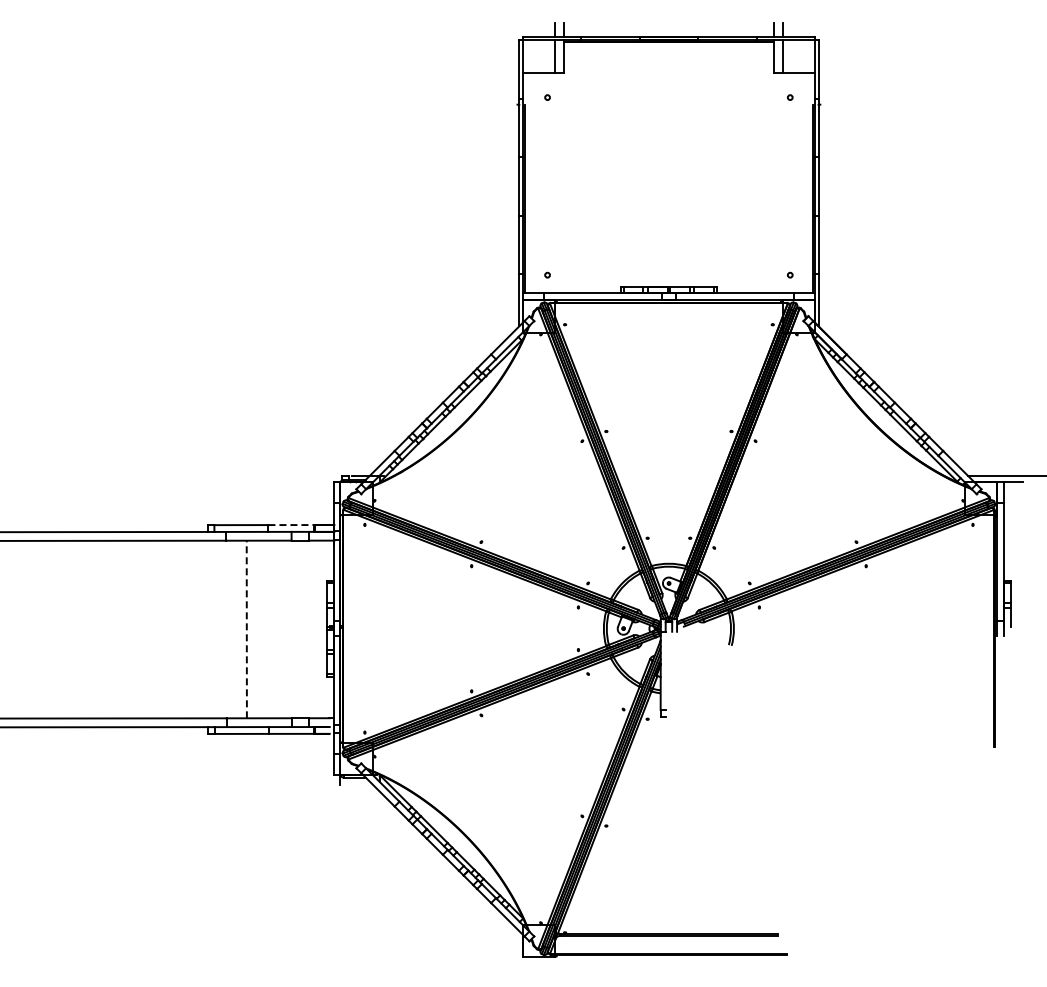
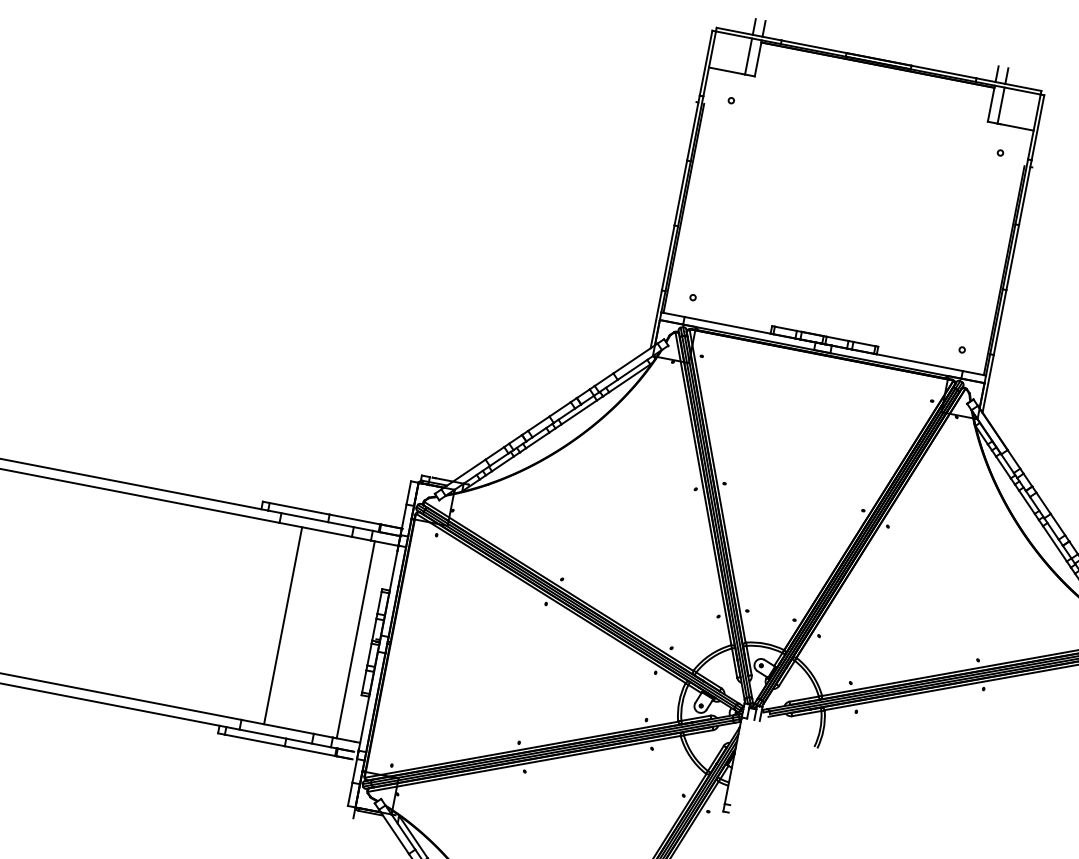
line: (292, 525) -> (356, 520), dashed -> solid
line: (246, 629) -> (282, 625), dashed -> solid
line: (312, 629) -> (355, 639), added

